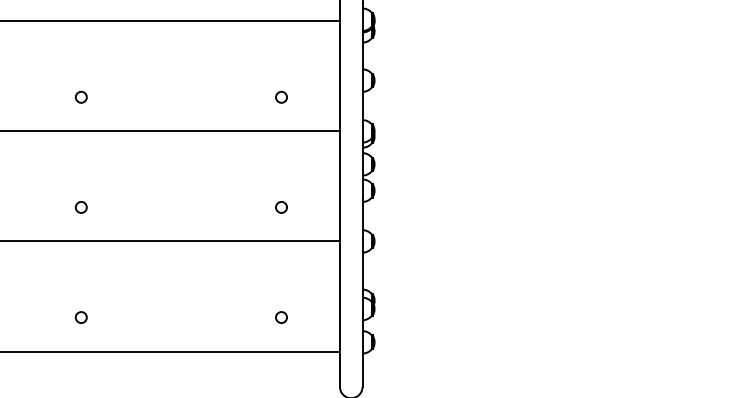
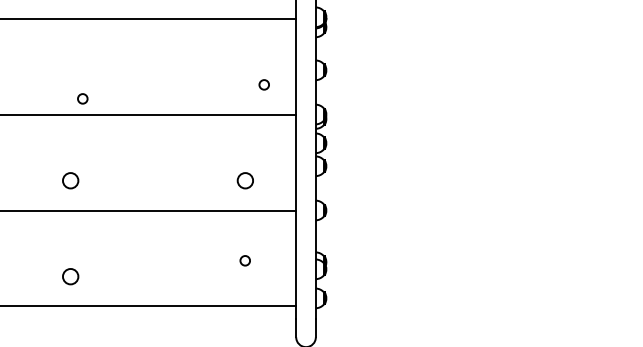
circle: (80, 96) -> (82, 98), moved
circle: (280, 96) -> (263, 84), moved
circle: (80, 207) -> (70, 180), size x1.6
circle: (280, 207) -> (244, 180), size x1.6
circle: (80, 317) -> (70, 276), size x1.6
circle: (280, 317) -> (244, 260), moved

